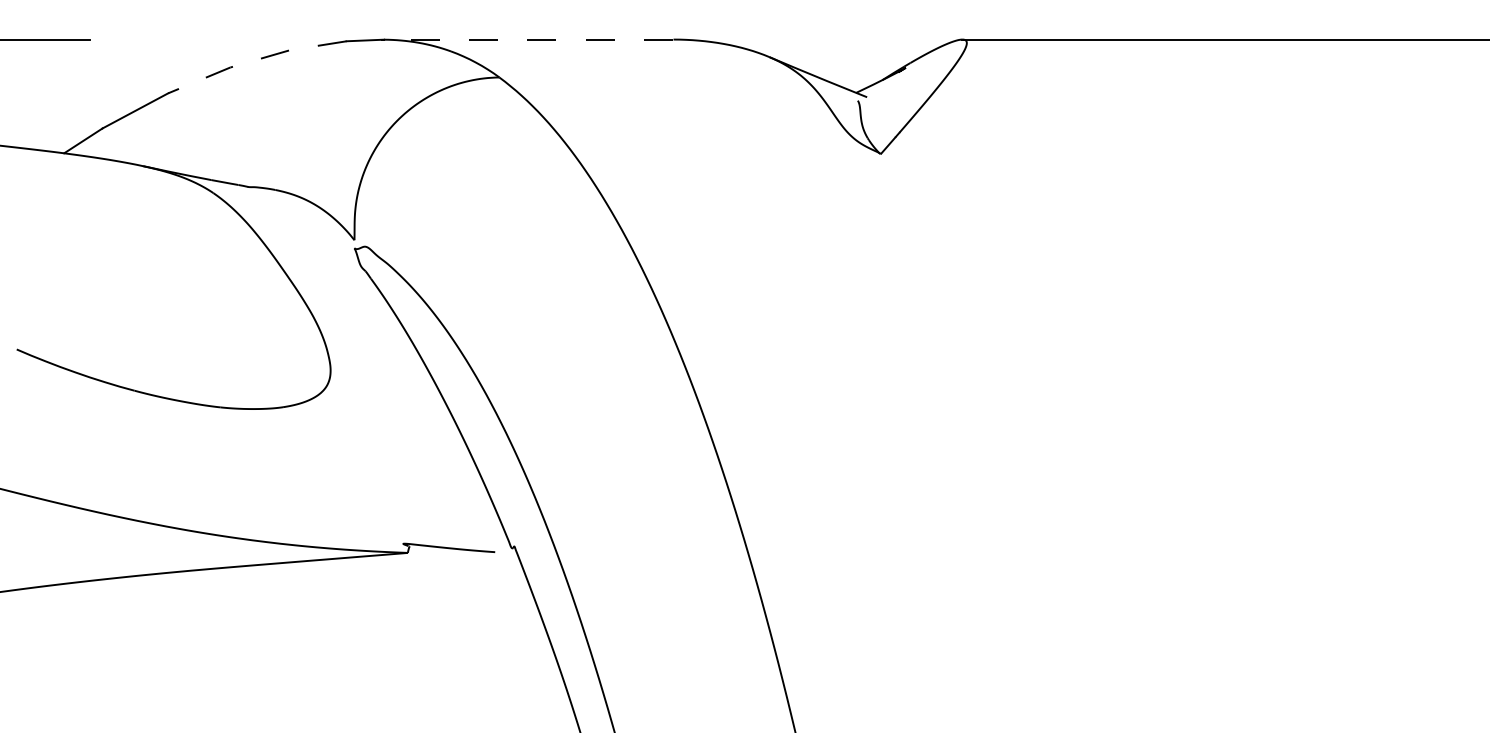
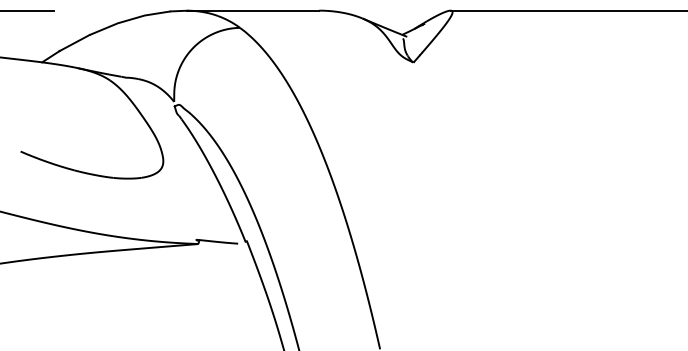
line: (526, 39) -> (252, 10), dashed -> solid
line: (254, 61) -> (128, 20), dashed -> solid

